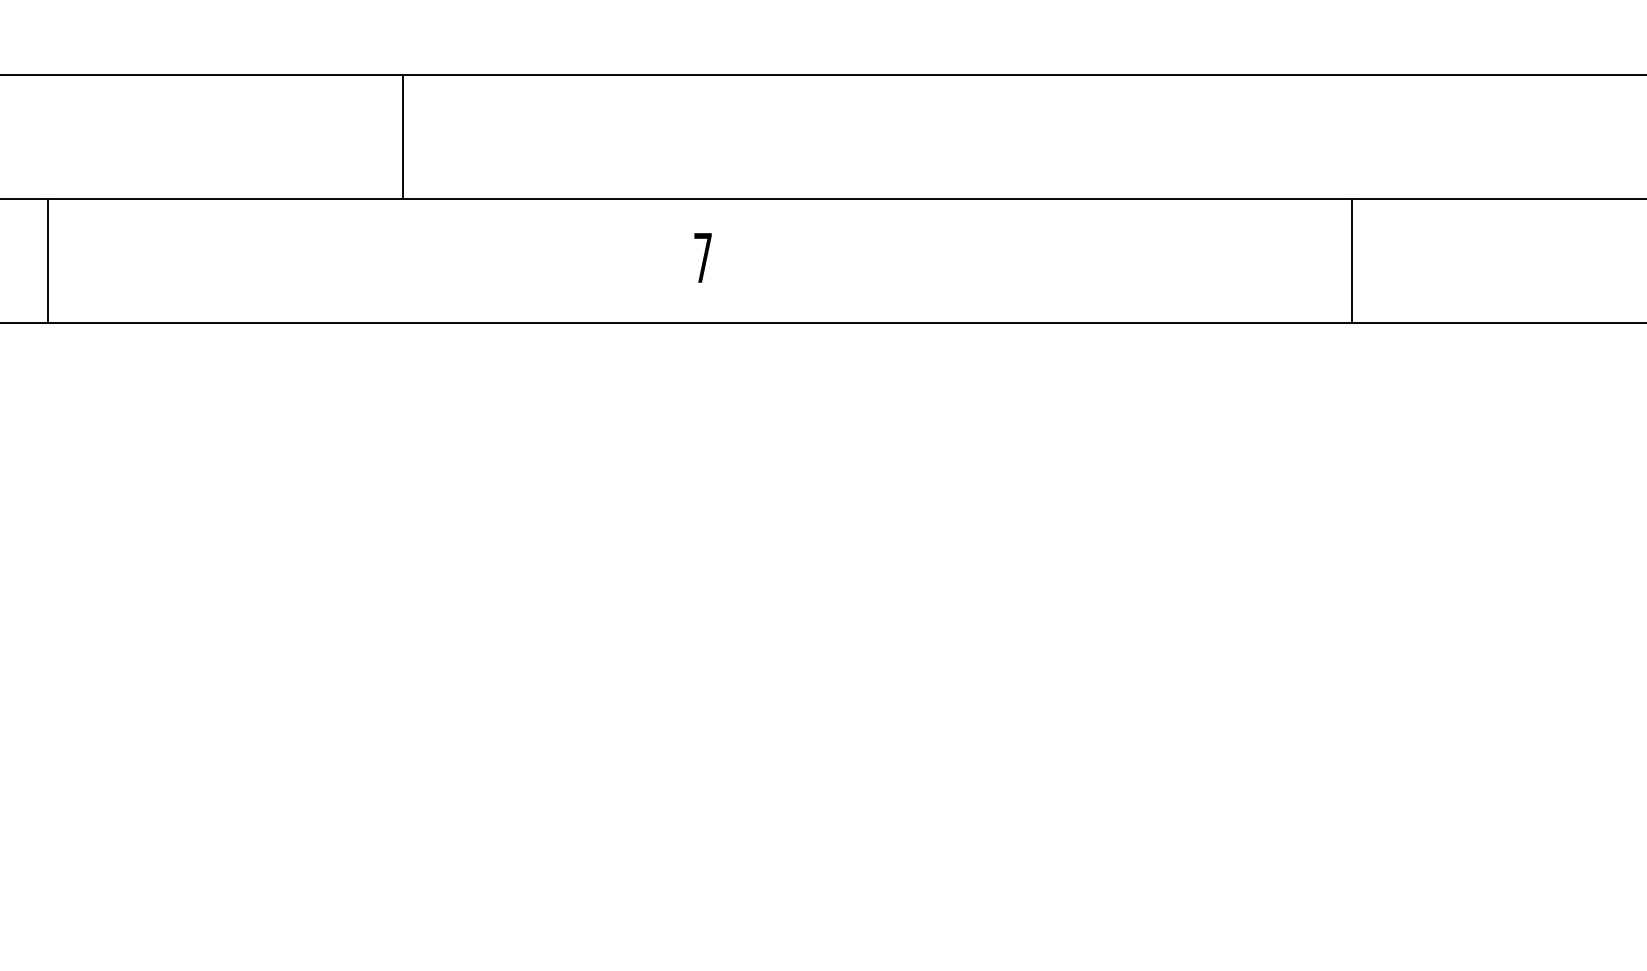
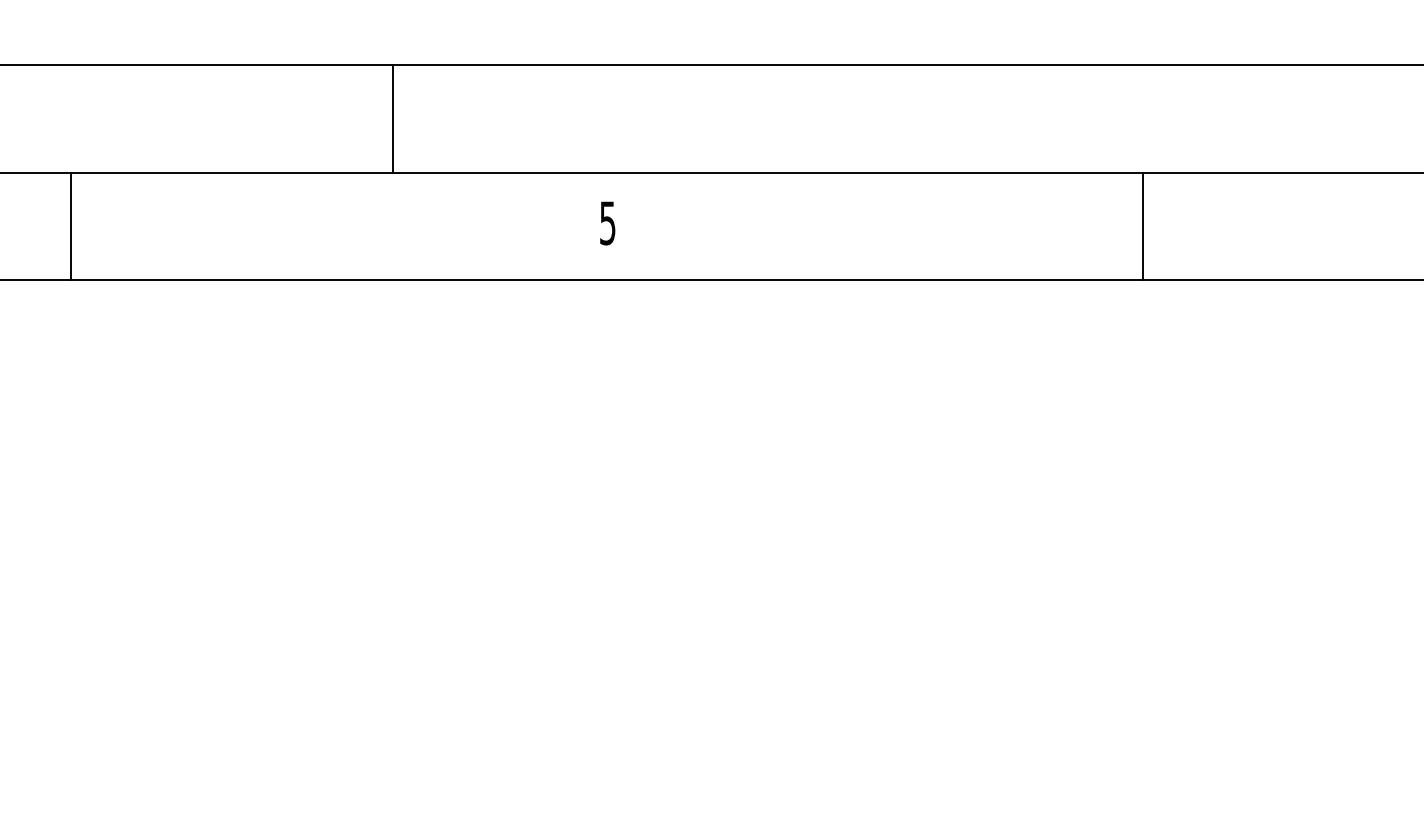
line: (403, 136) -> (392, 118), moved
text: (702, 258) -> (607, 223), 7 -> 5
line: (48, 260) -> (70, 225), moved
line: (1352, 260) -> (1143, 225), moved

